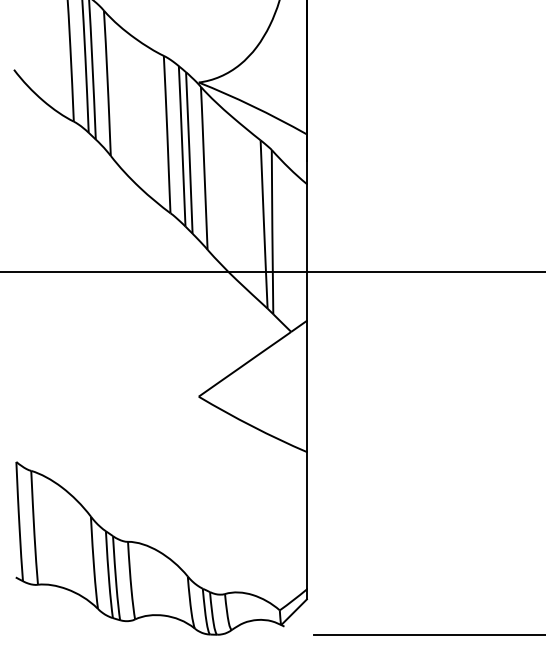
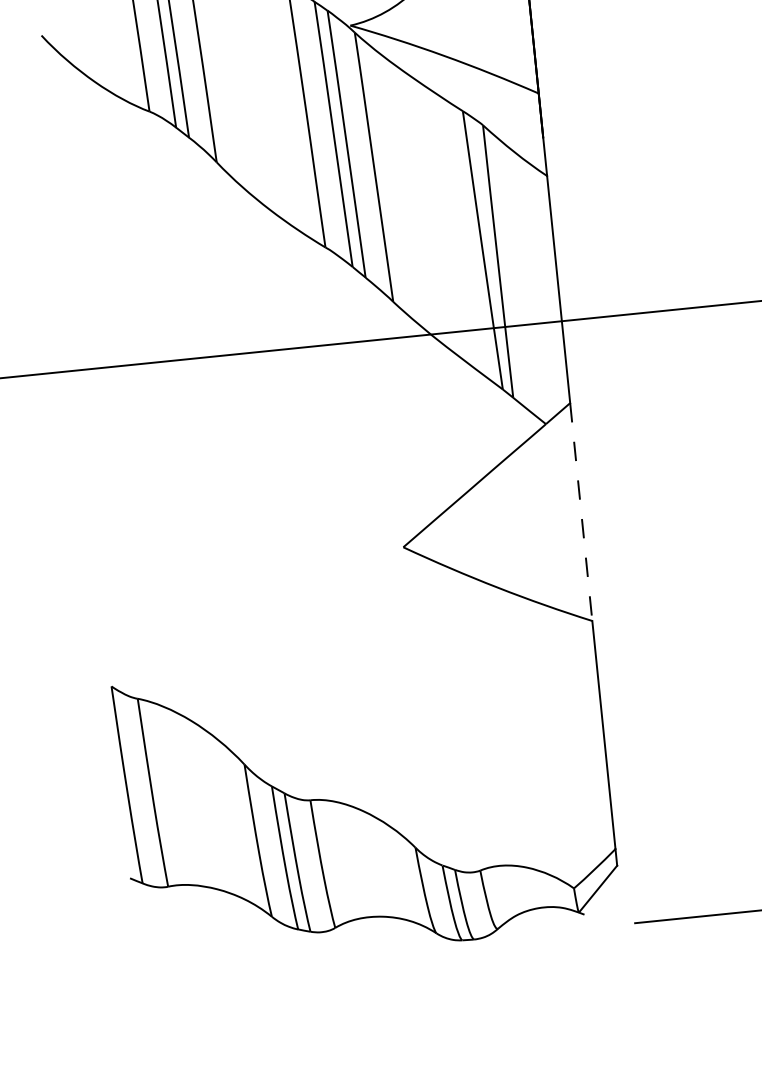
line: (306, 386) -> (580, 512), solid -> dashed

